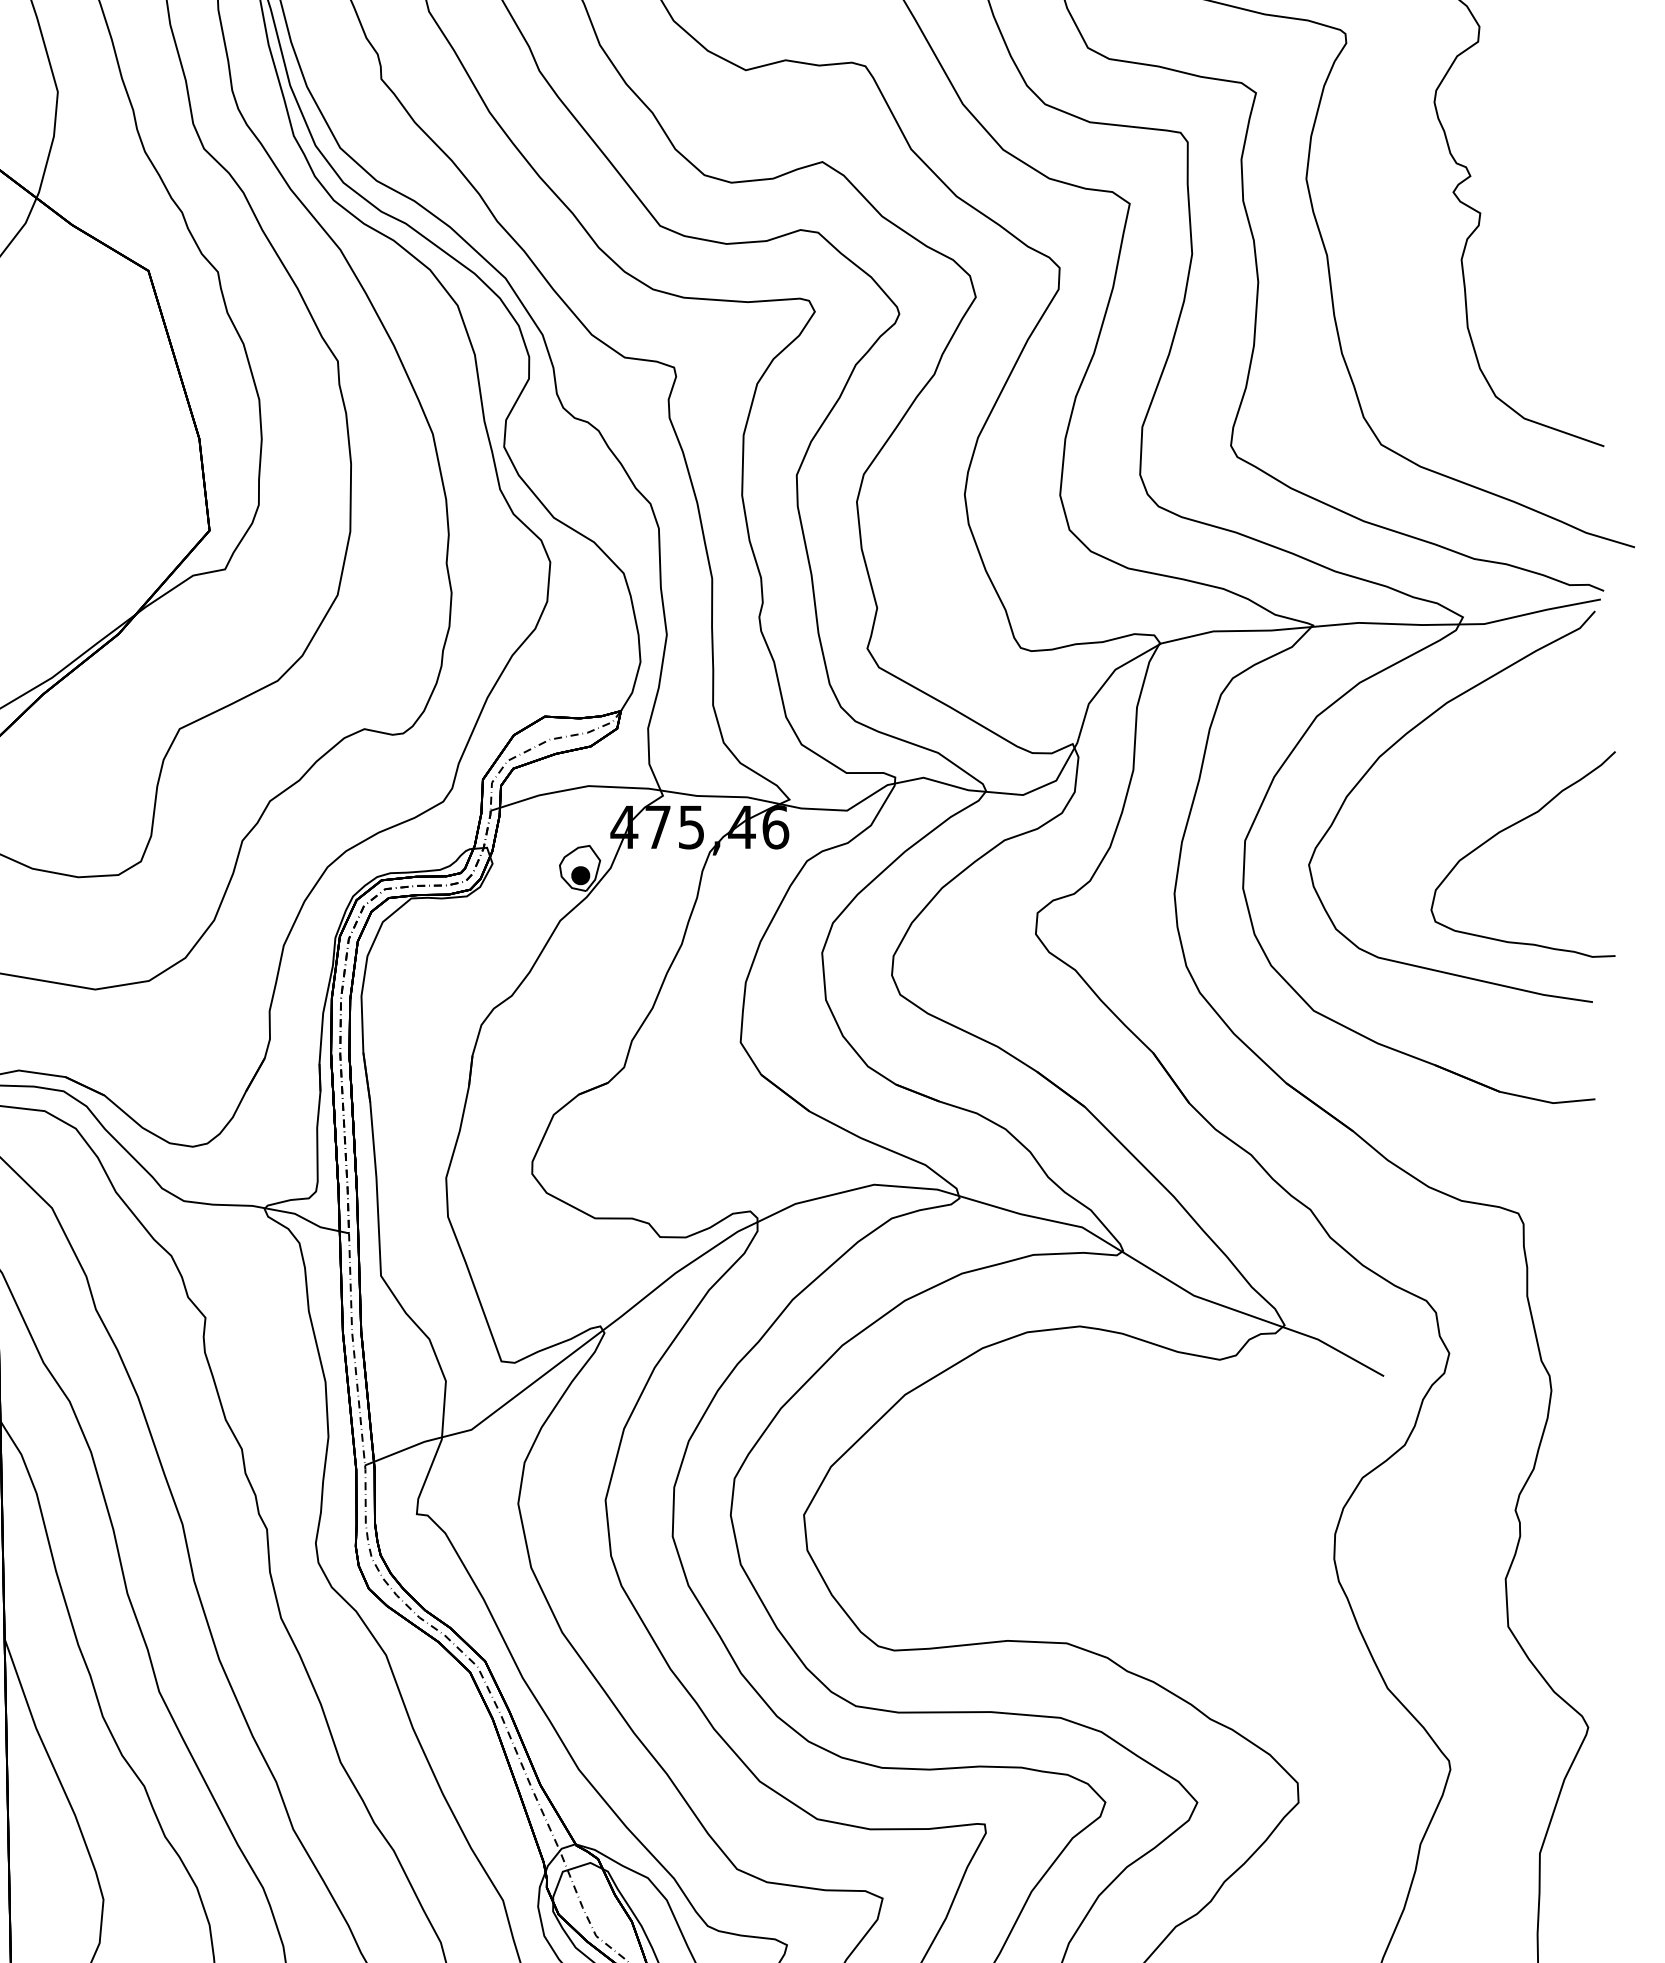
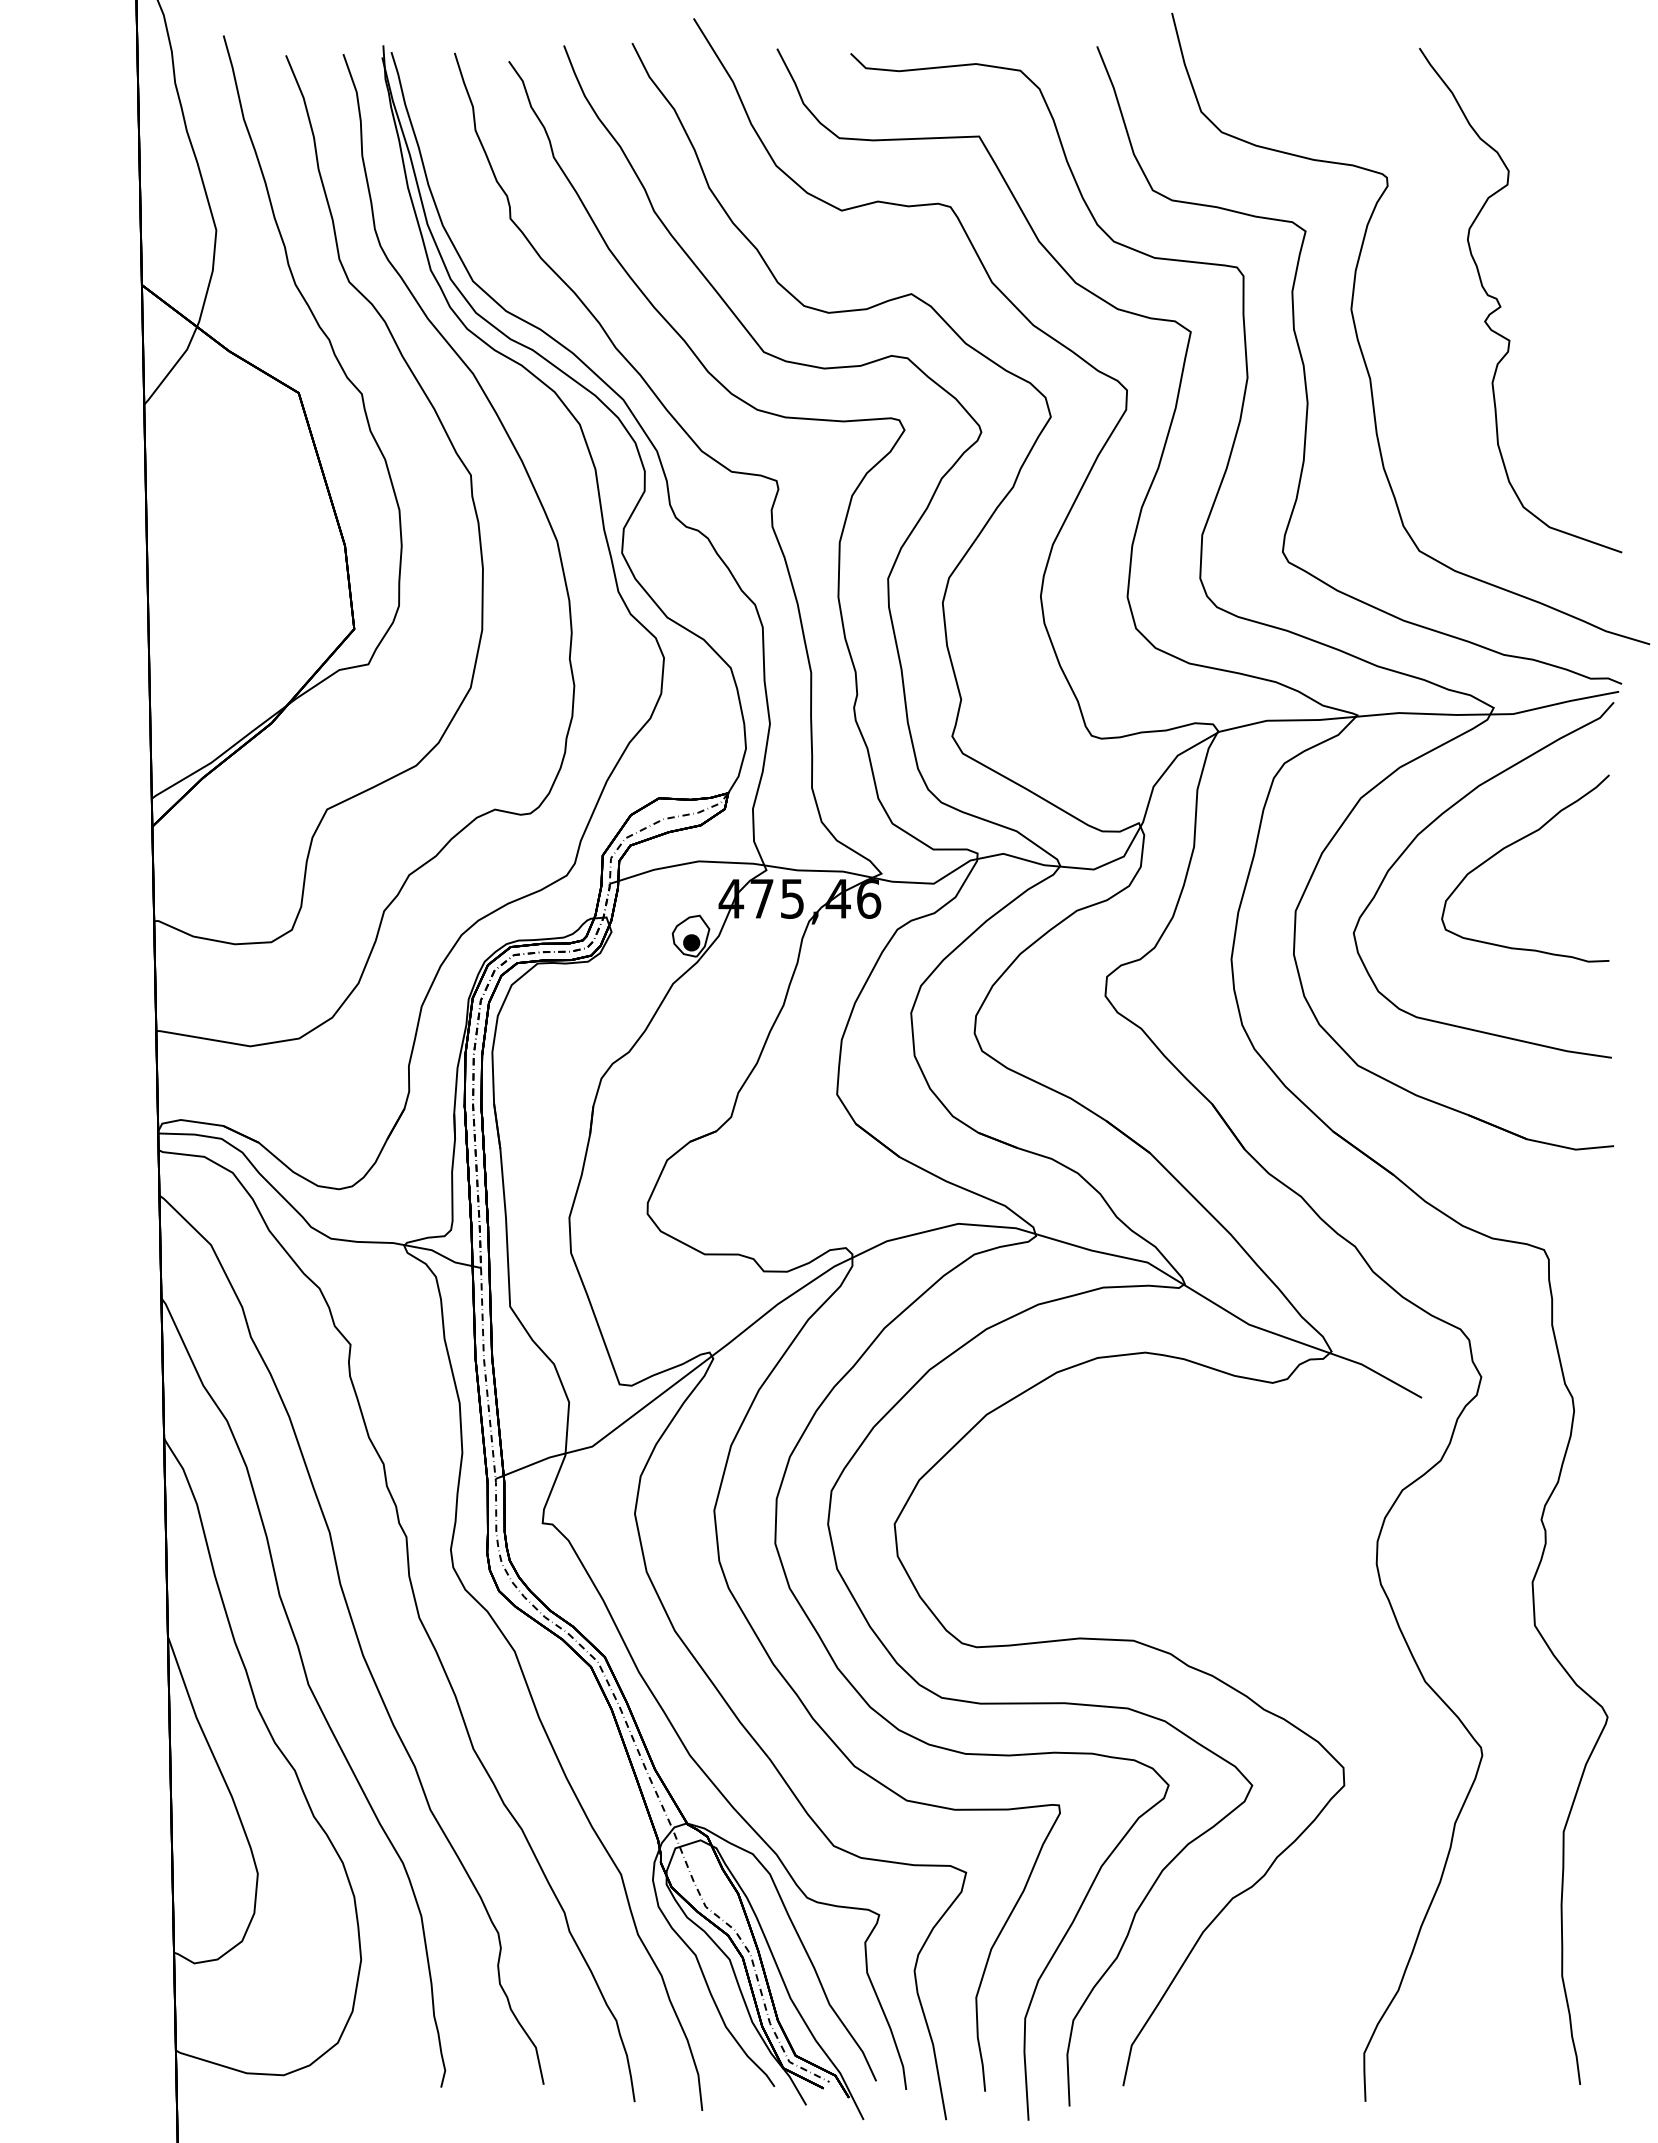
curve: (1510, 828) -> (1513, 844), moved

